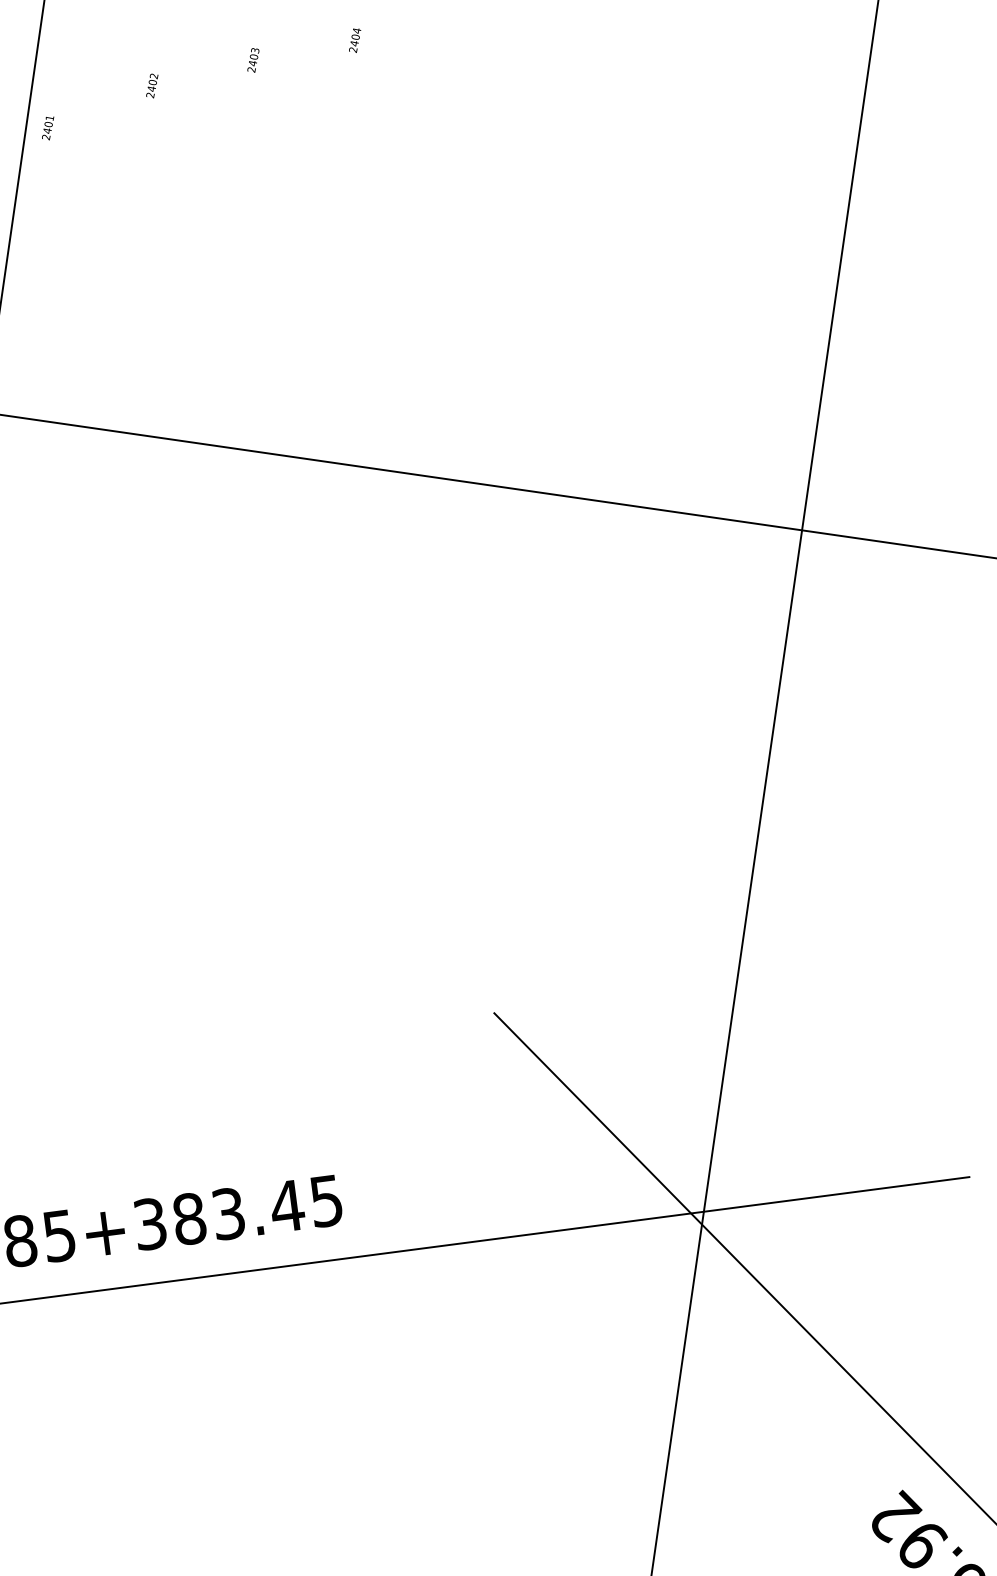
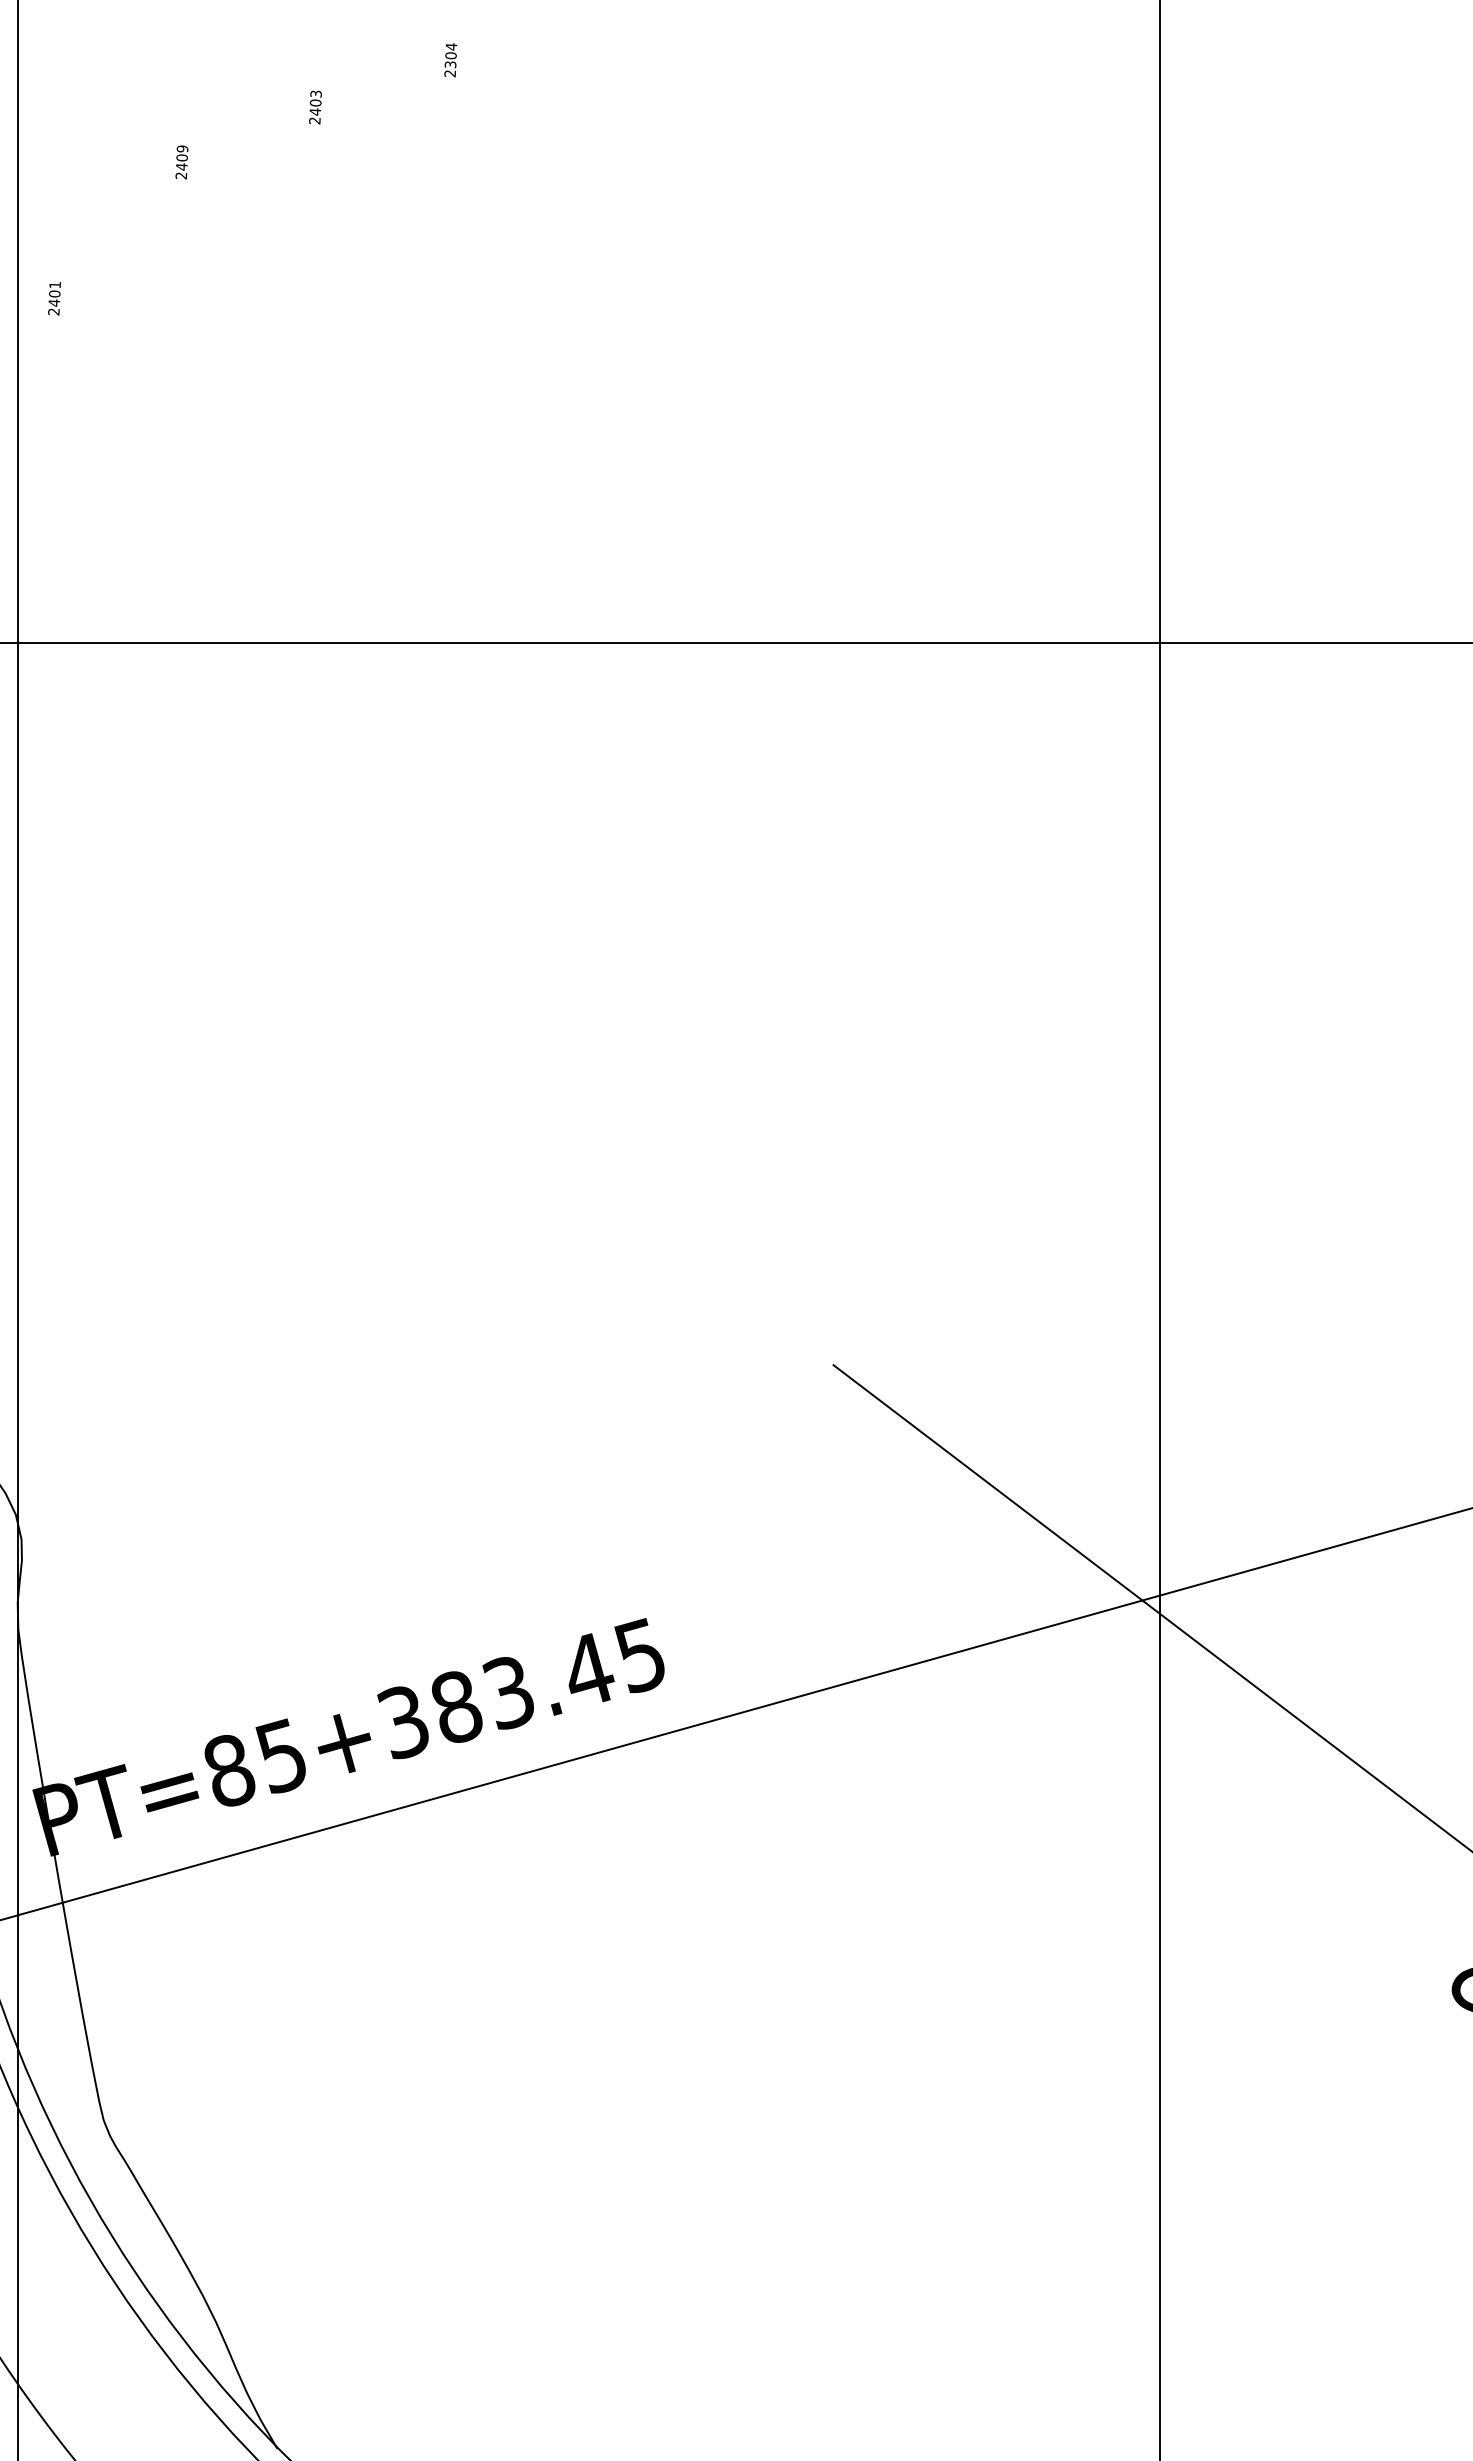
text: (354, 43) -> (450, 64), 2404 -> 2304
text: (154, 75) -> (182, 148), 2402 -> 2409
text: (48, 127) -> (54, 298), moved

